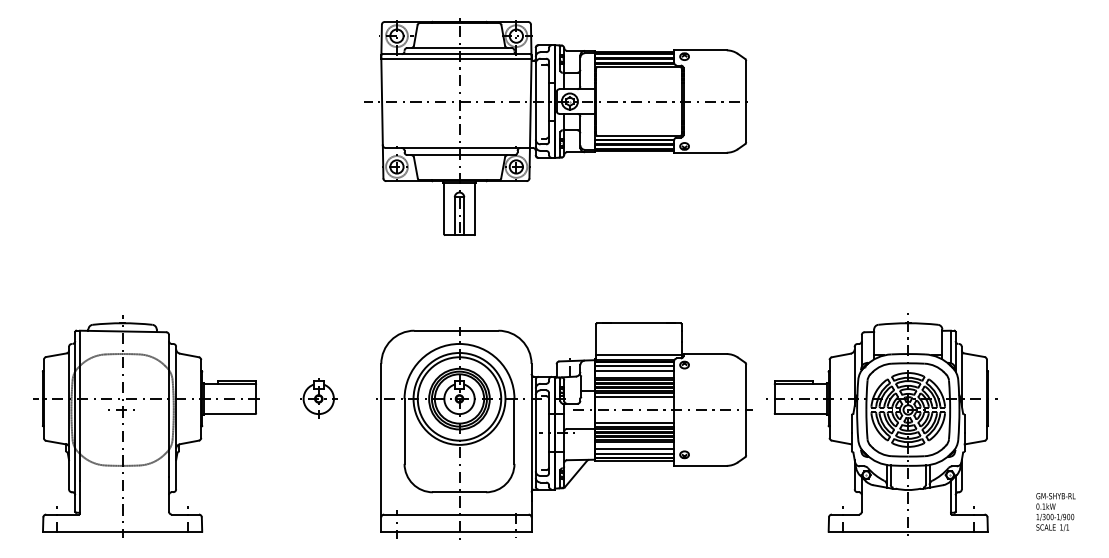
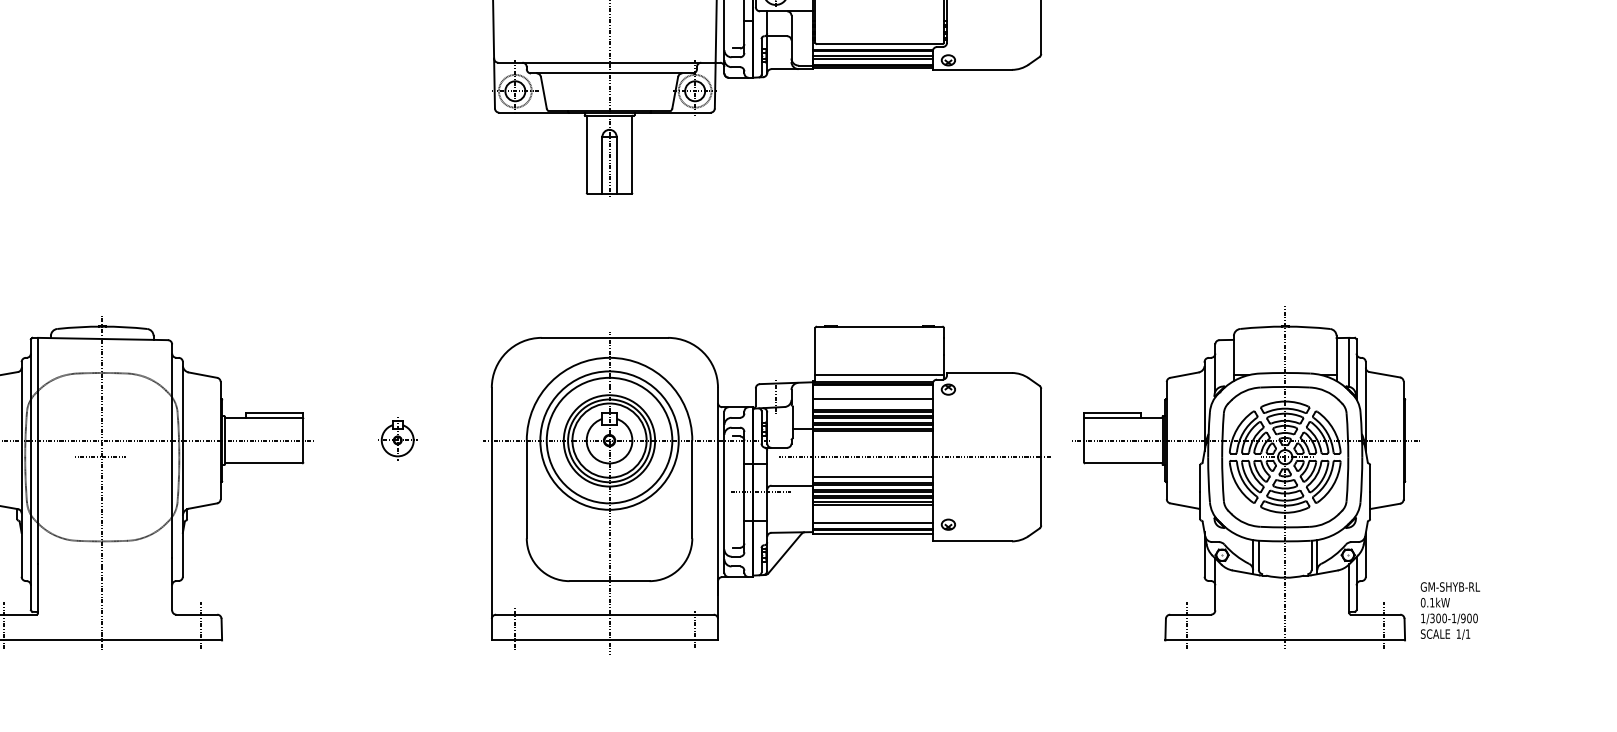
line: (634, 366) -> (873, 391), removed
line: (634, 396) -> (873, 436), removed
part: (318, 398) -> (397, 439), size x0.7
line: (634, 448) -> (873, 515), removed
text: (1055, 512) -> (1449, 611), moved

